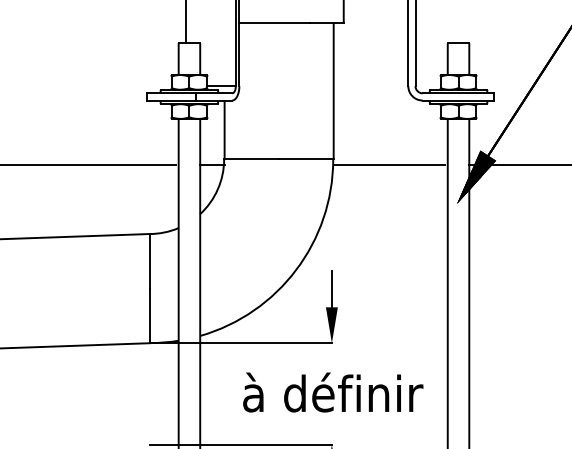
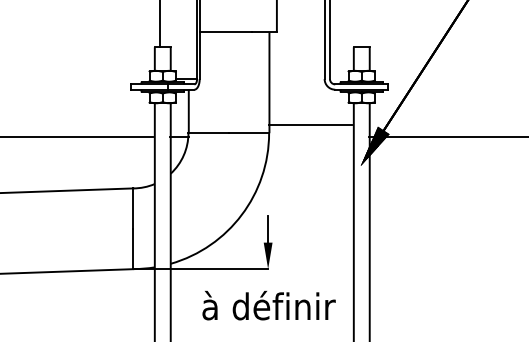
line: (389, 165) -> (310, 125), moved

